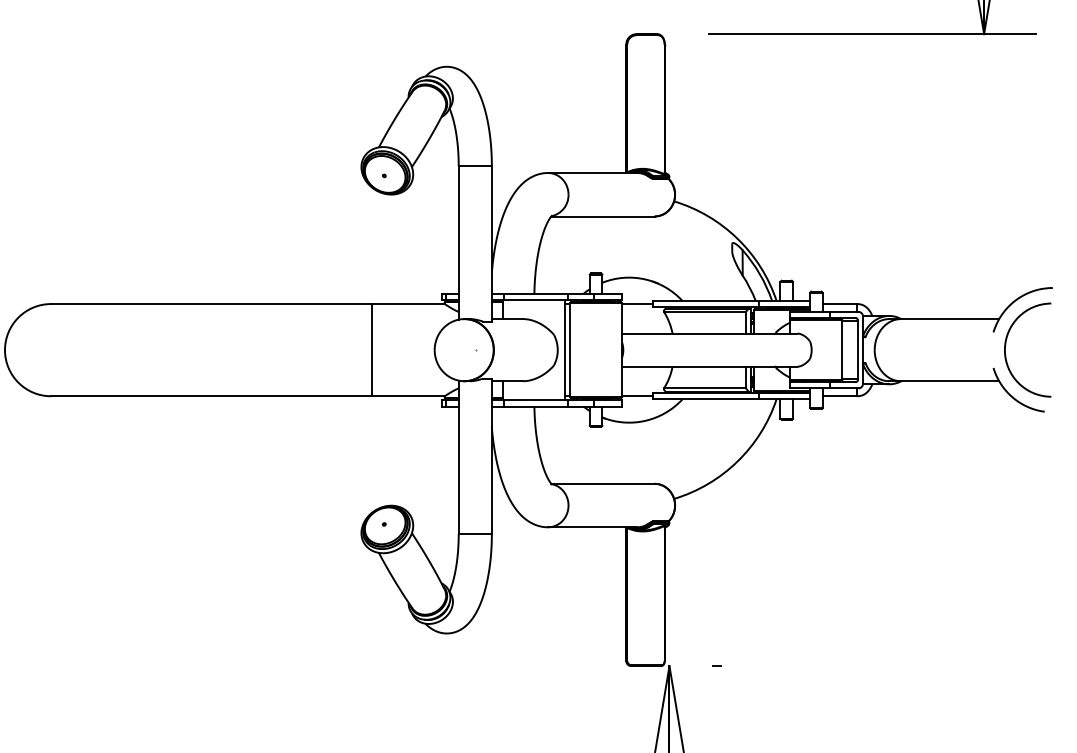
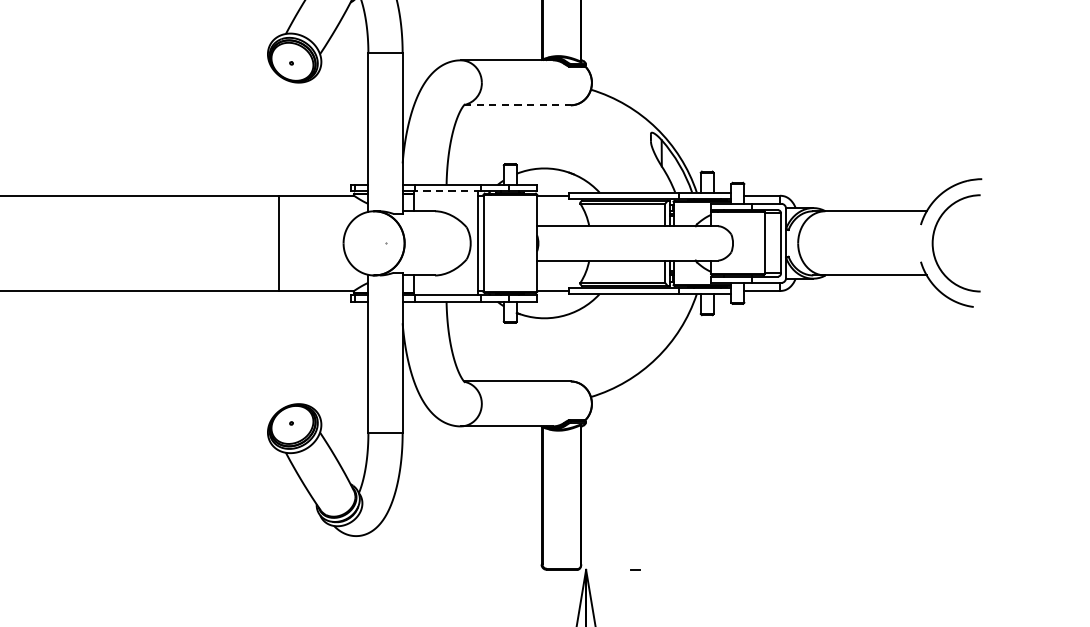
line: (602, 216) -> (516, 105), solid -> dashed
line: (535, 299) -> (447, 191), solid -> dashed

